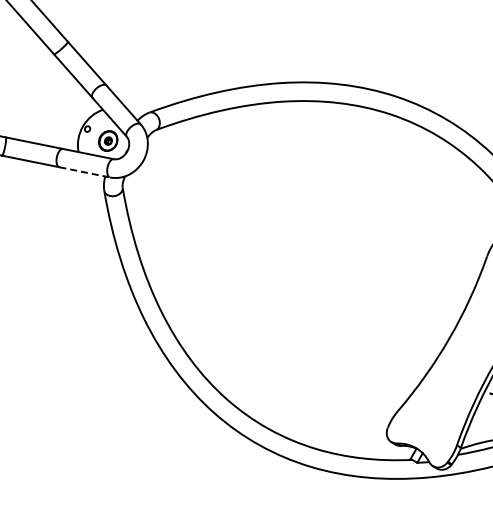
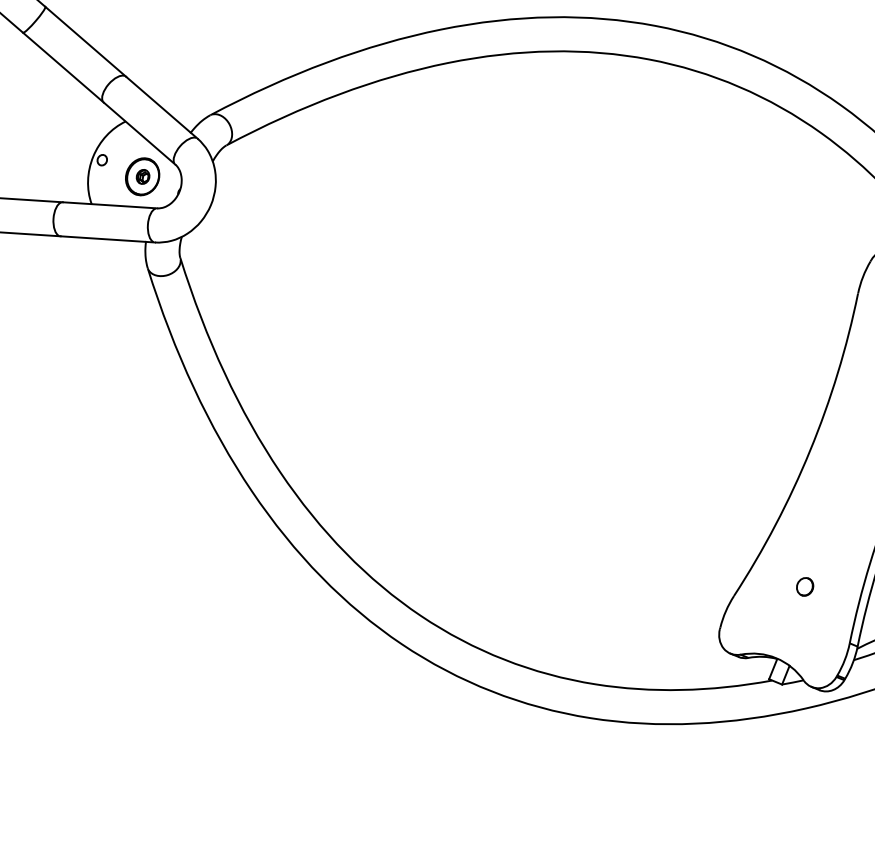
line: (84, 172) -> (107, 239), dashed -> solid
part: (436, 411) -> (804, 586), added

